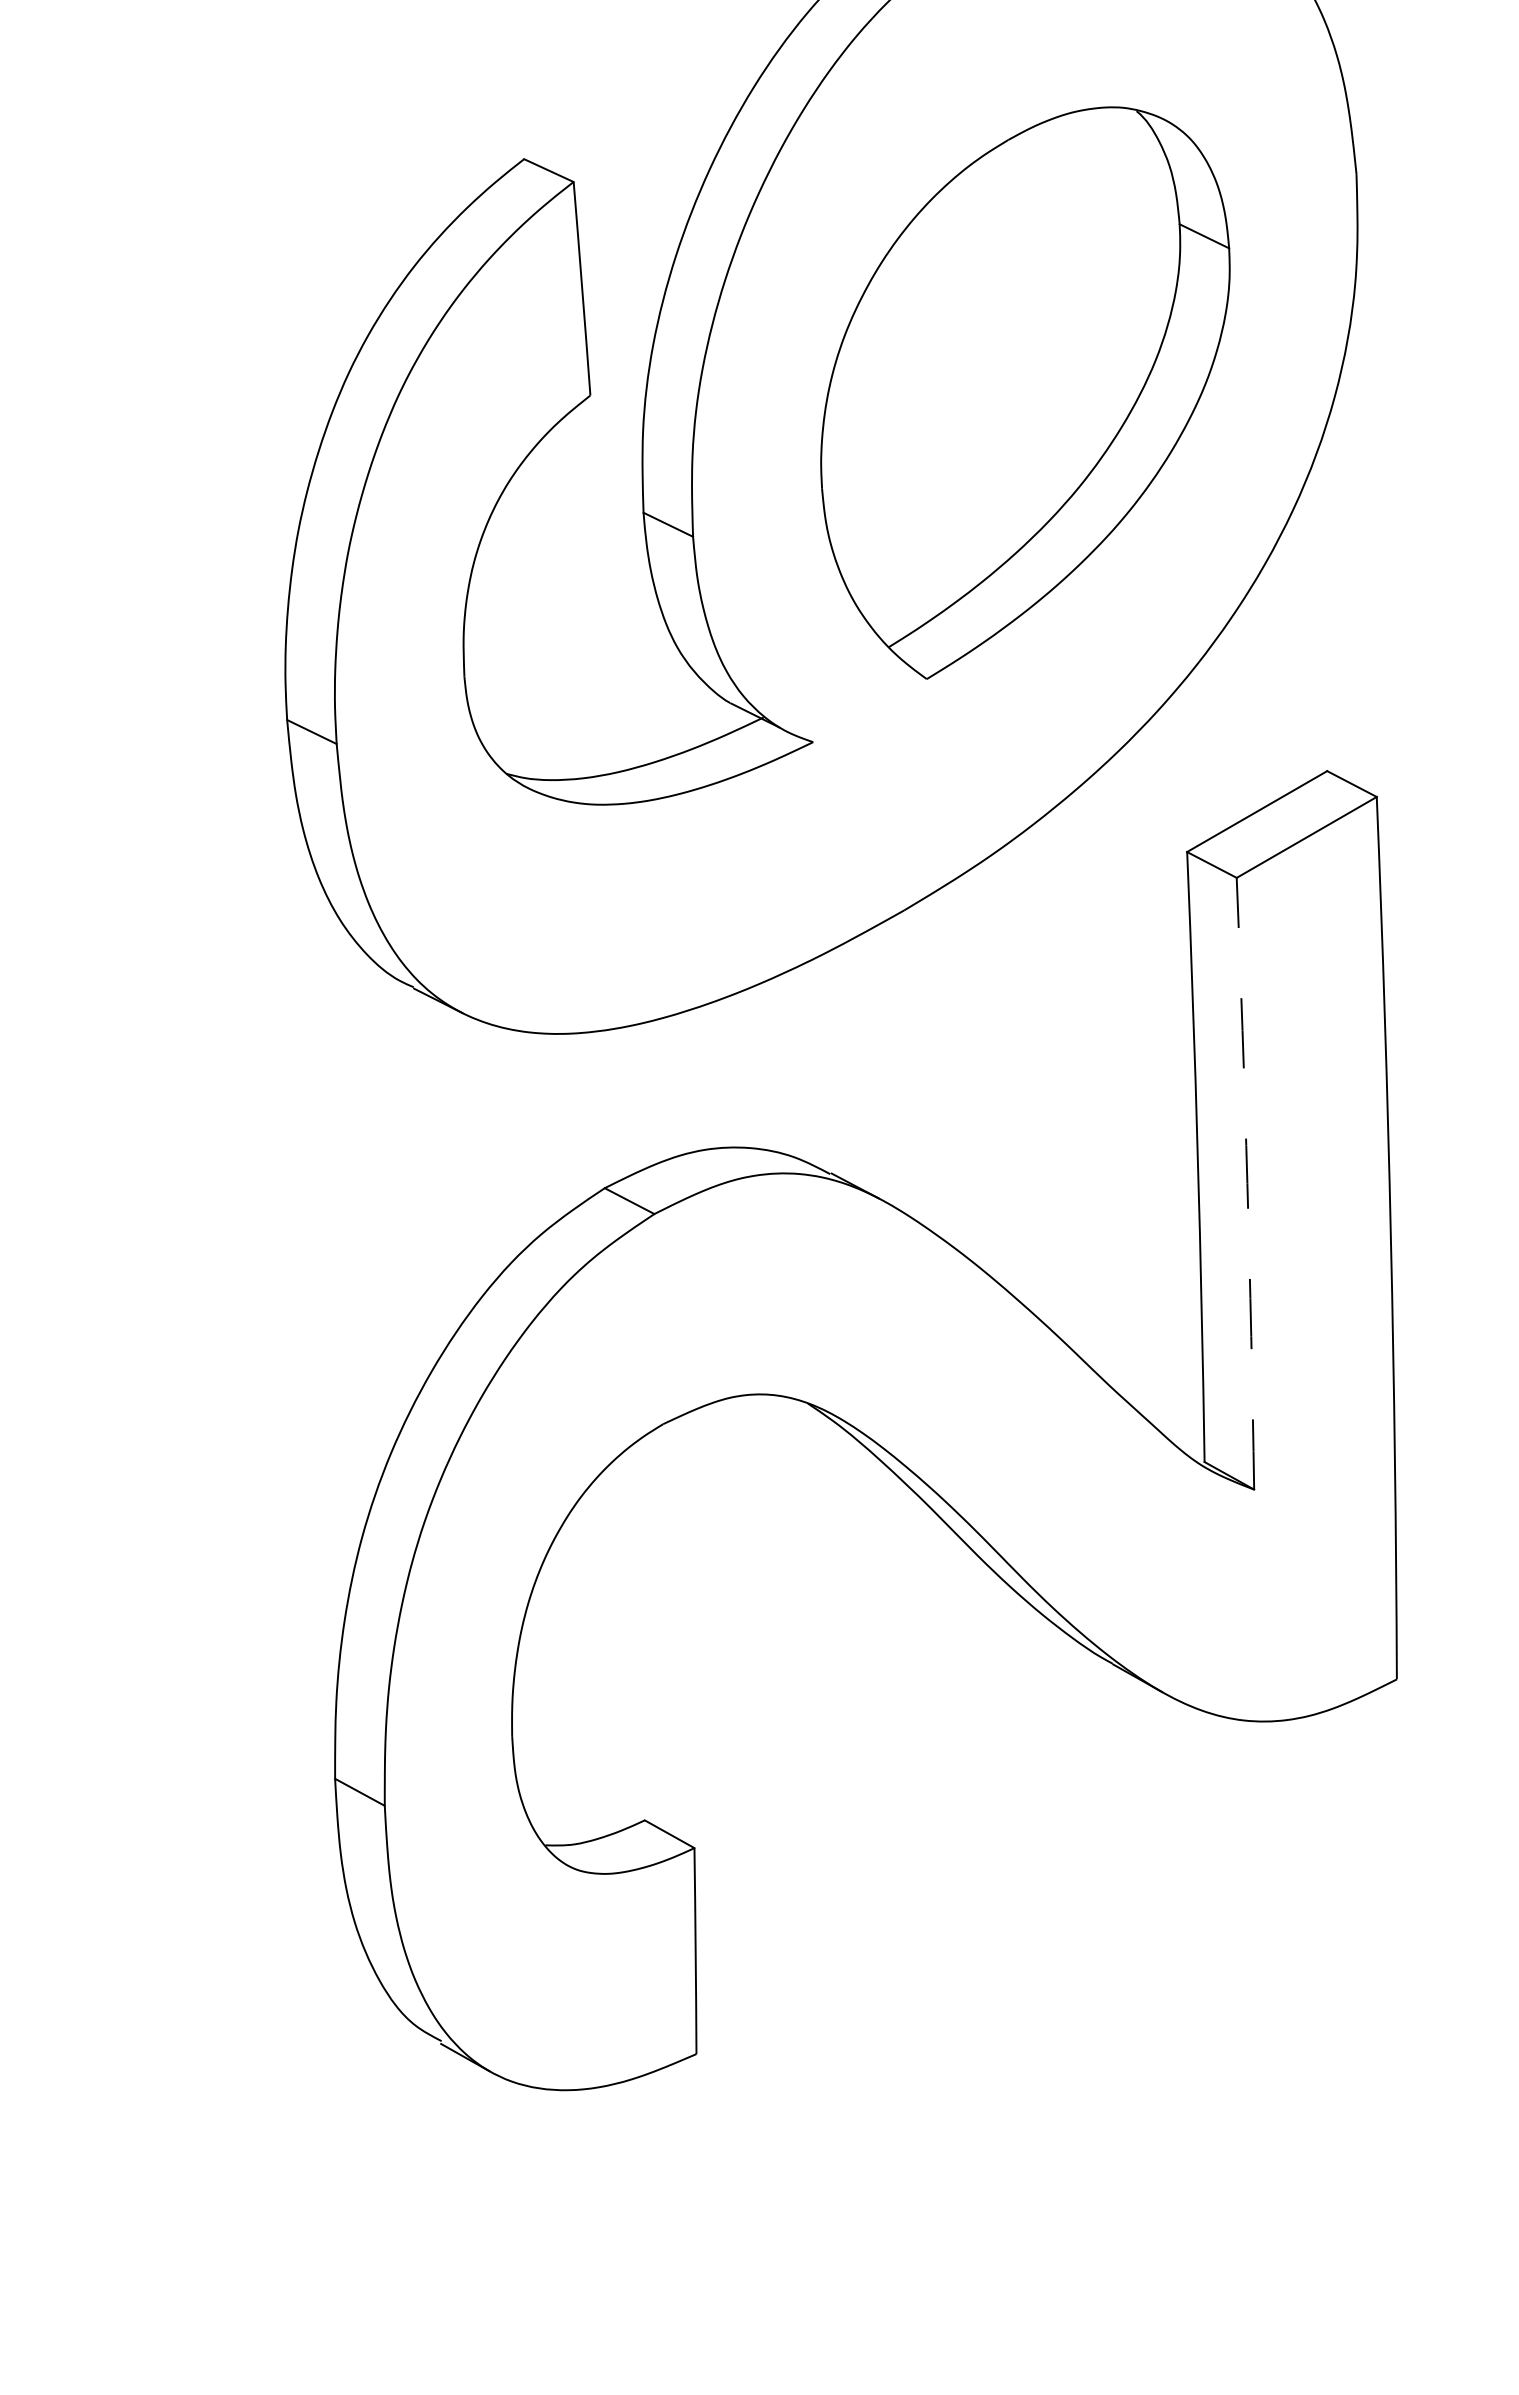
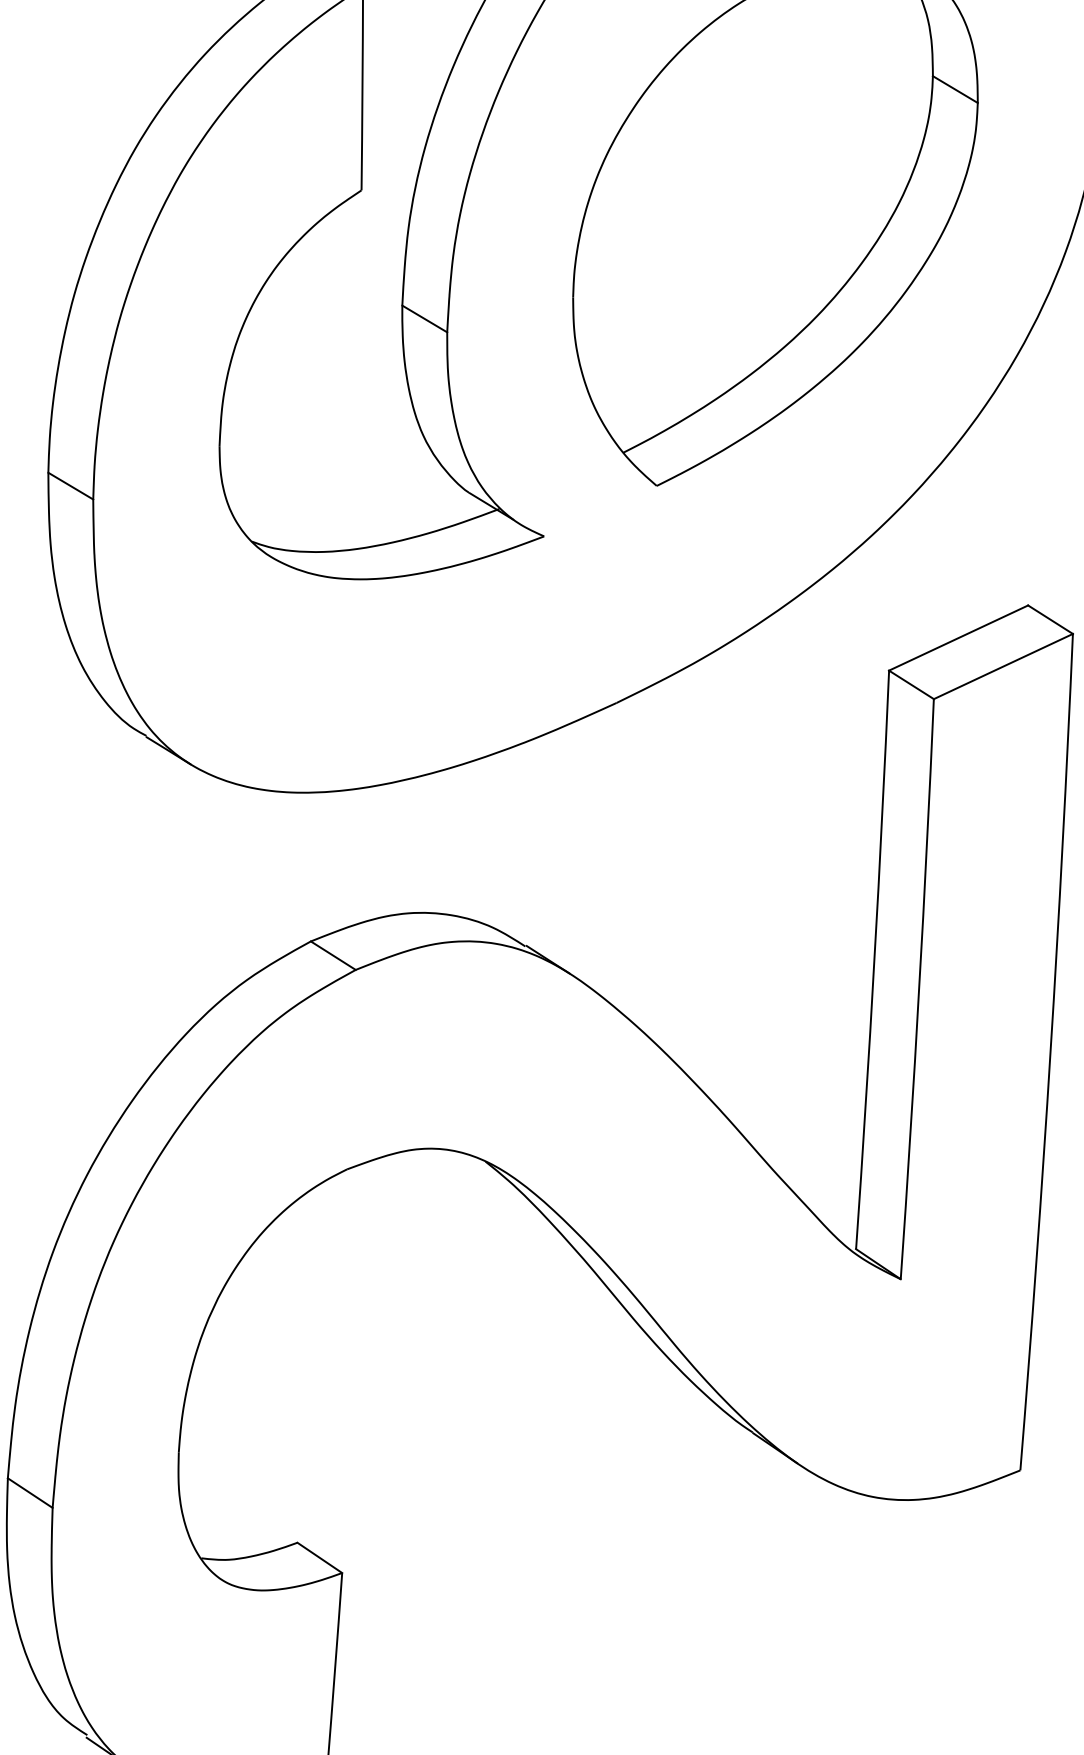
arc: (1247, 1183) -> (919, 989), dashed -> solid

